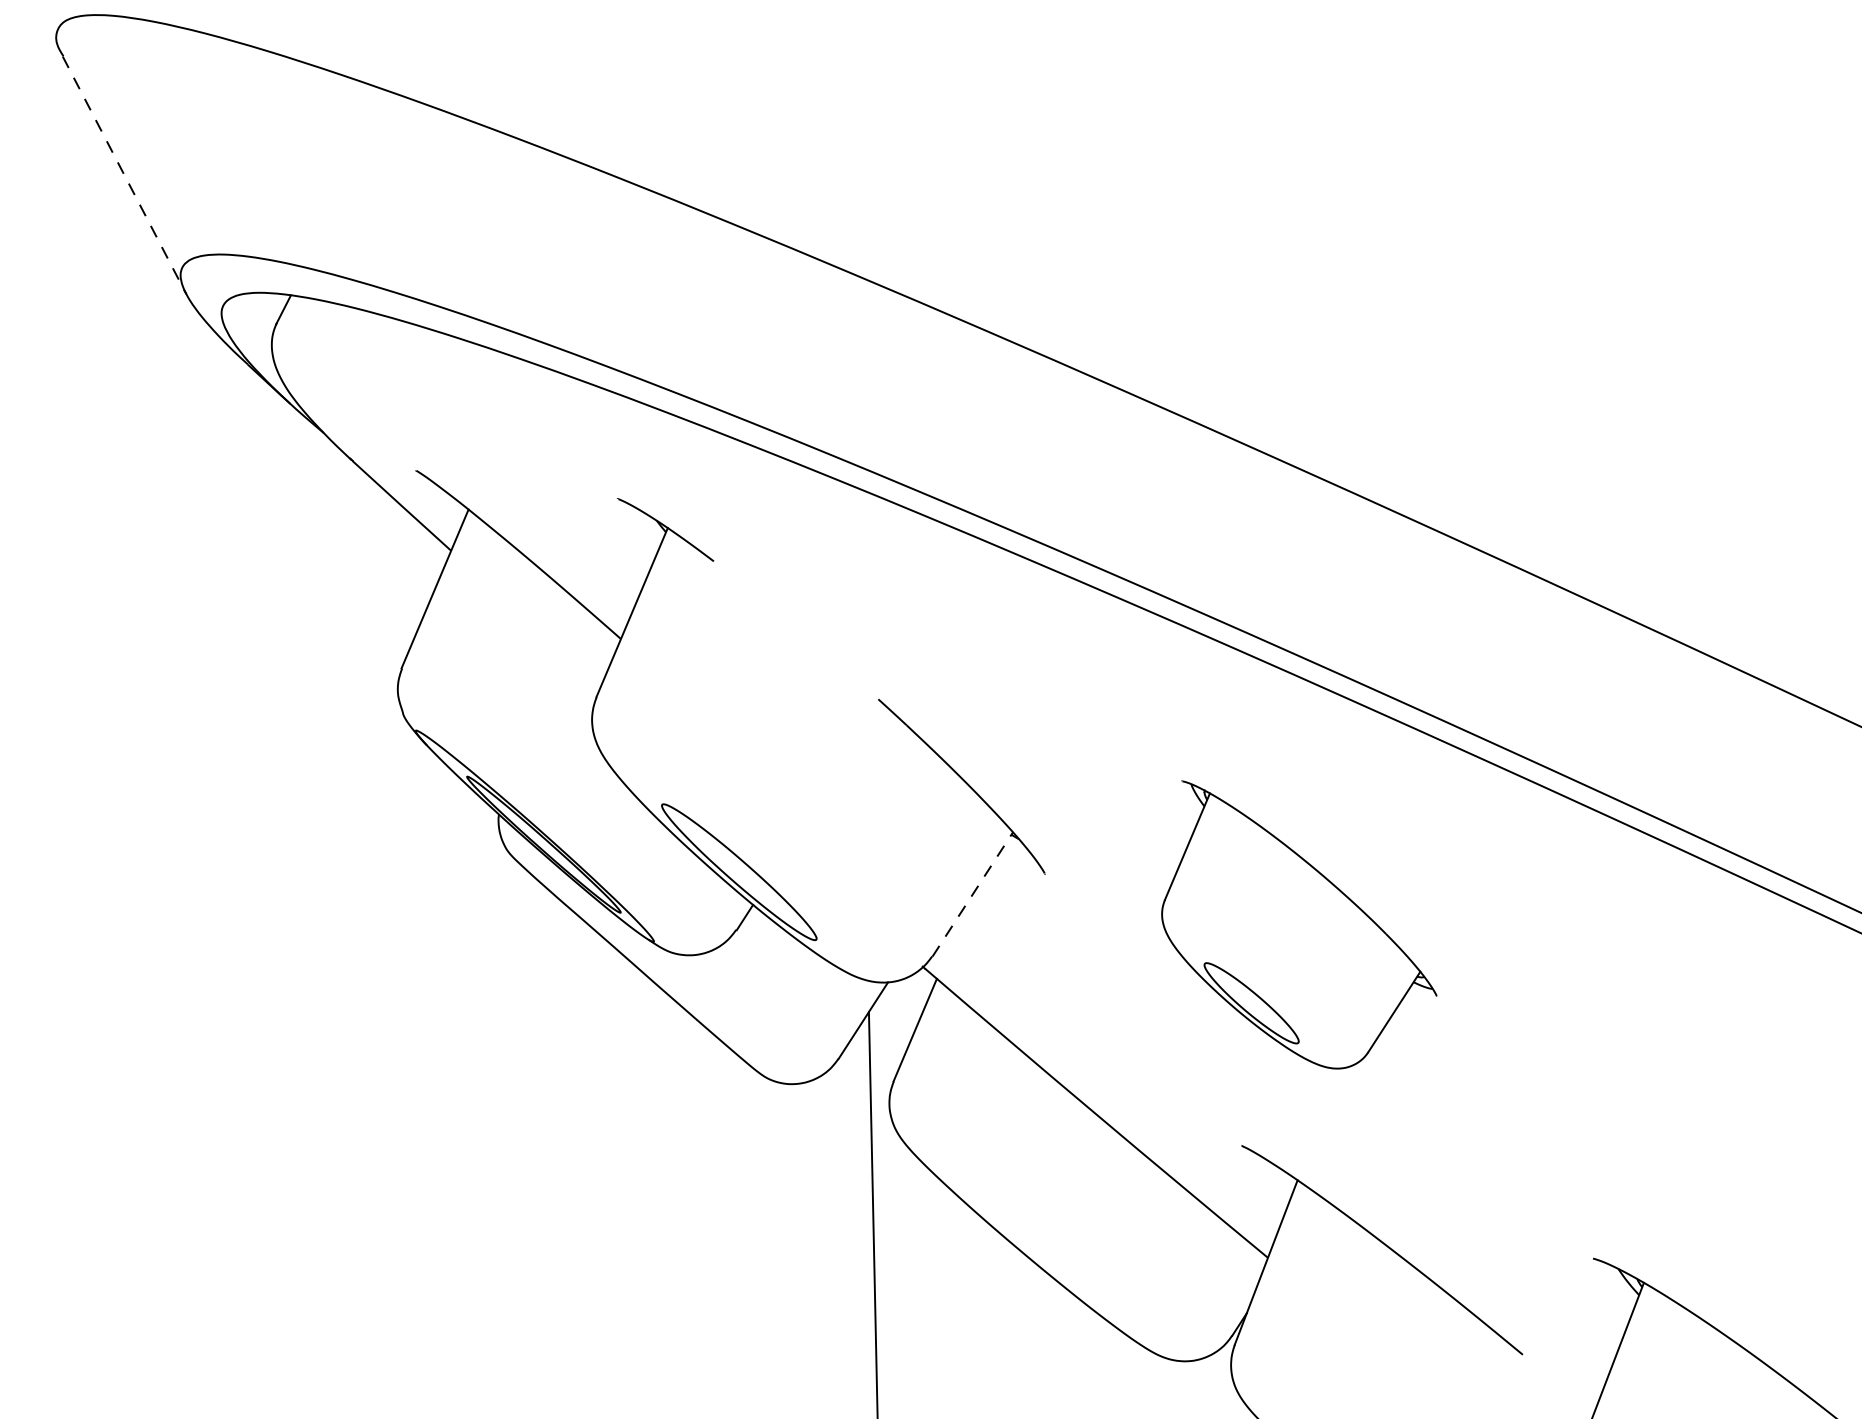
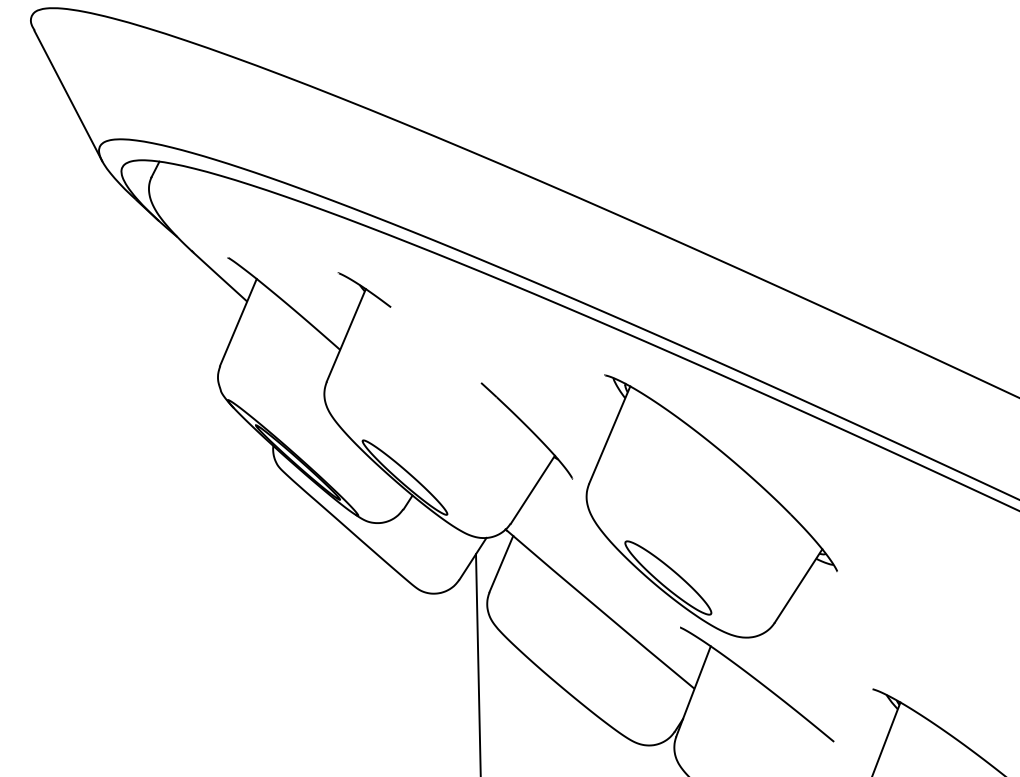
line: (124, 176) -> (68, 96), dashed -> solid
line: (972, 893) -> (532, 489), dashed -> solid
part: (1298, 924) -> (711, 506), size x1.67

